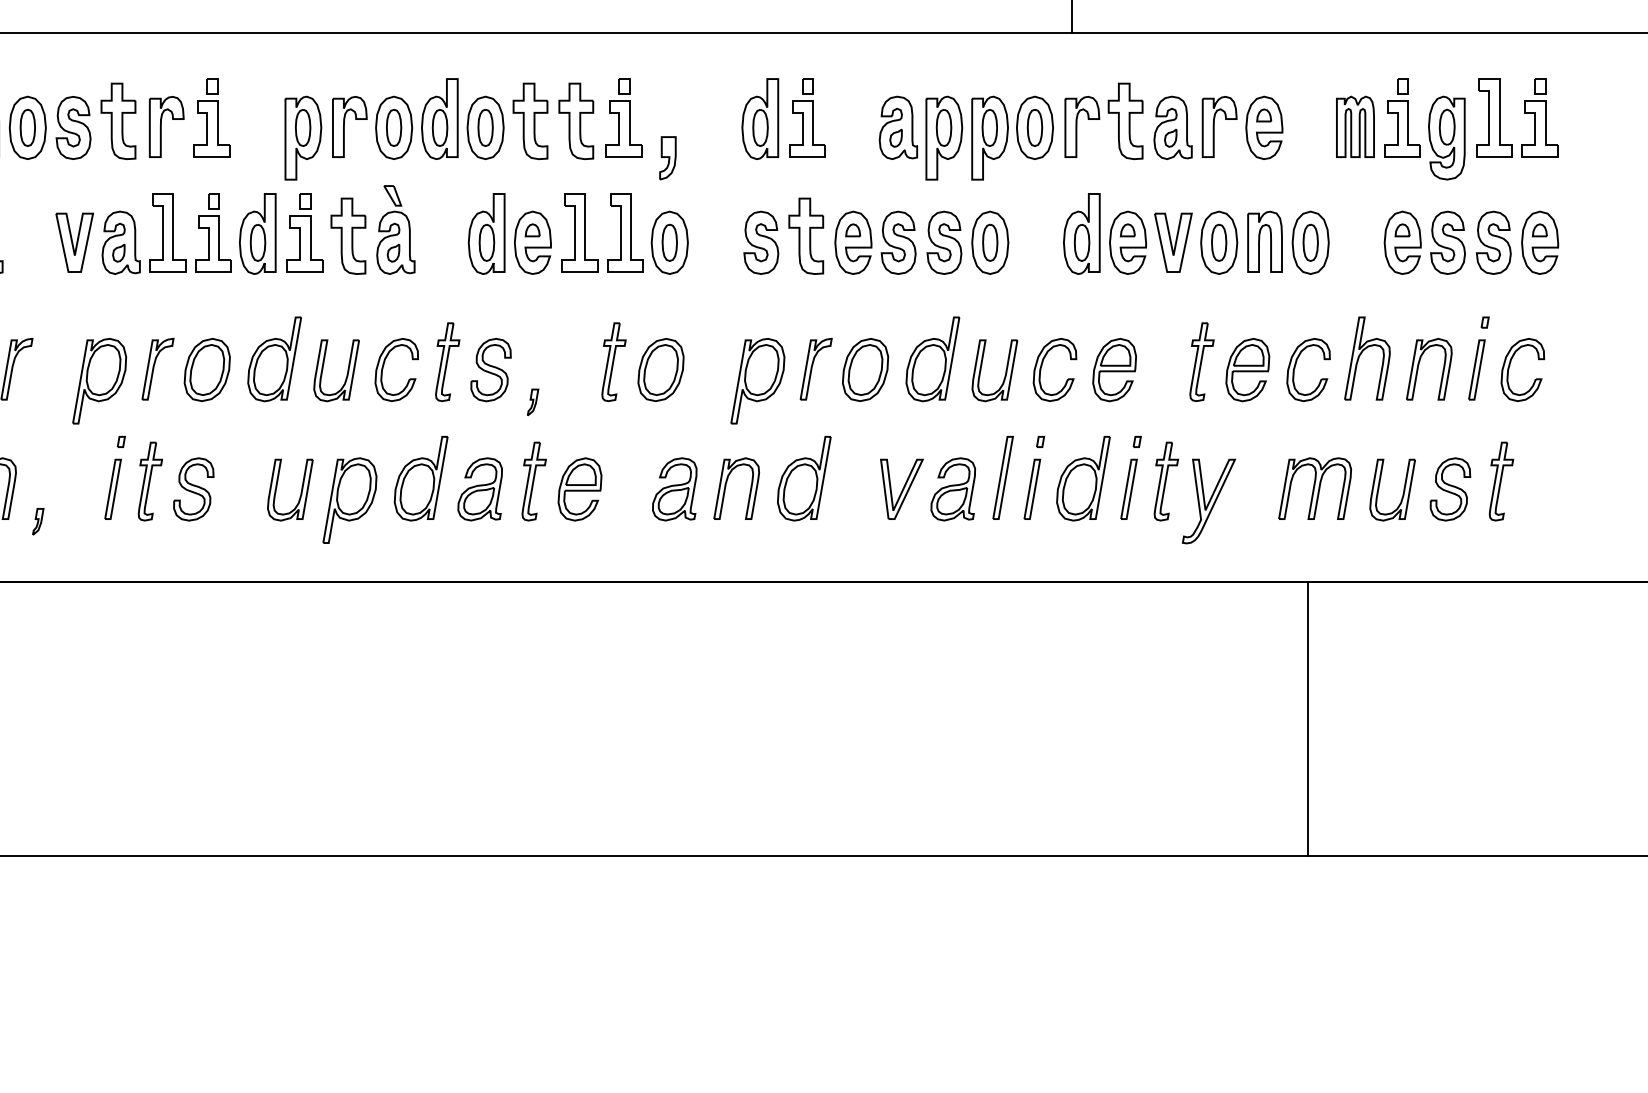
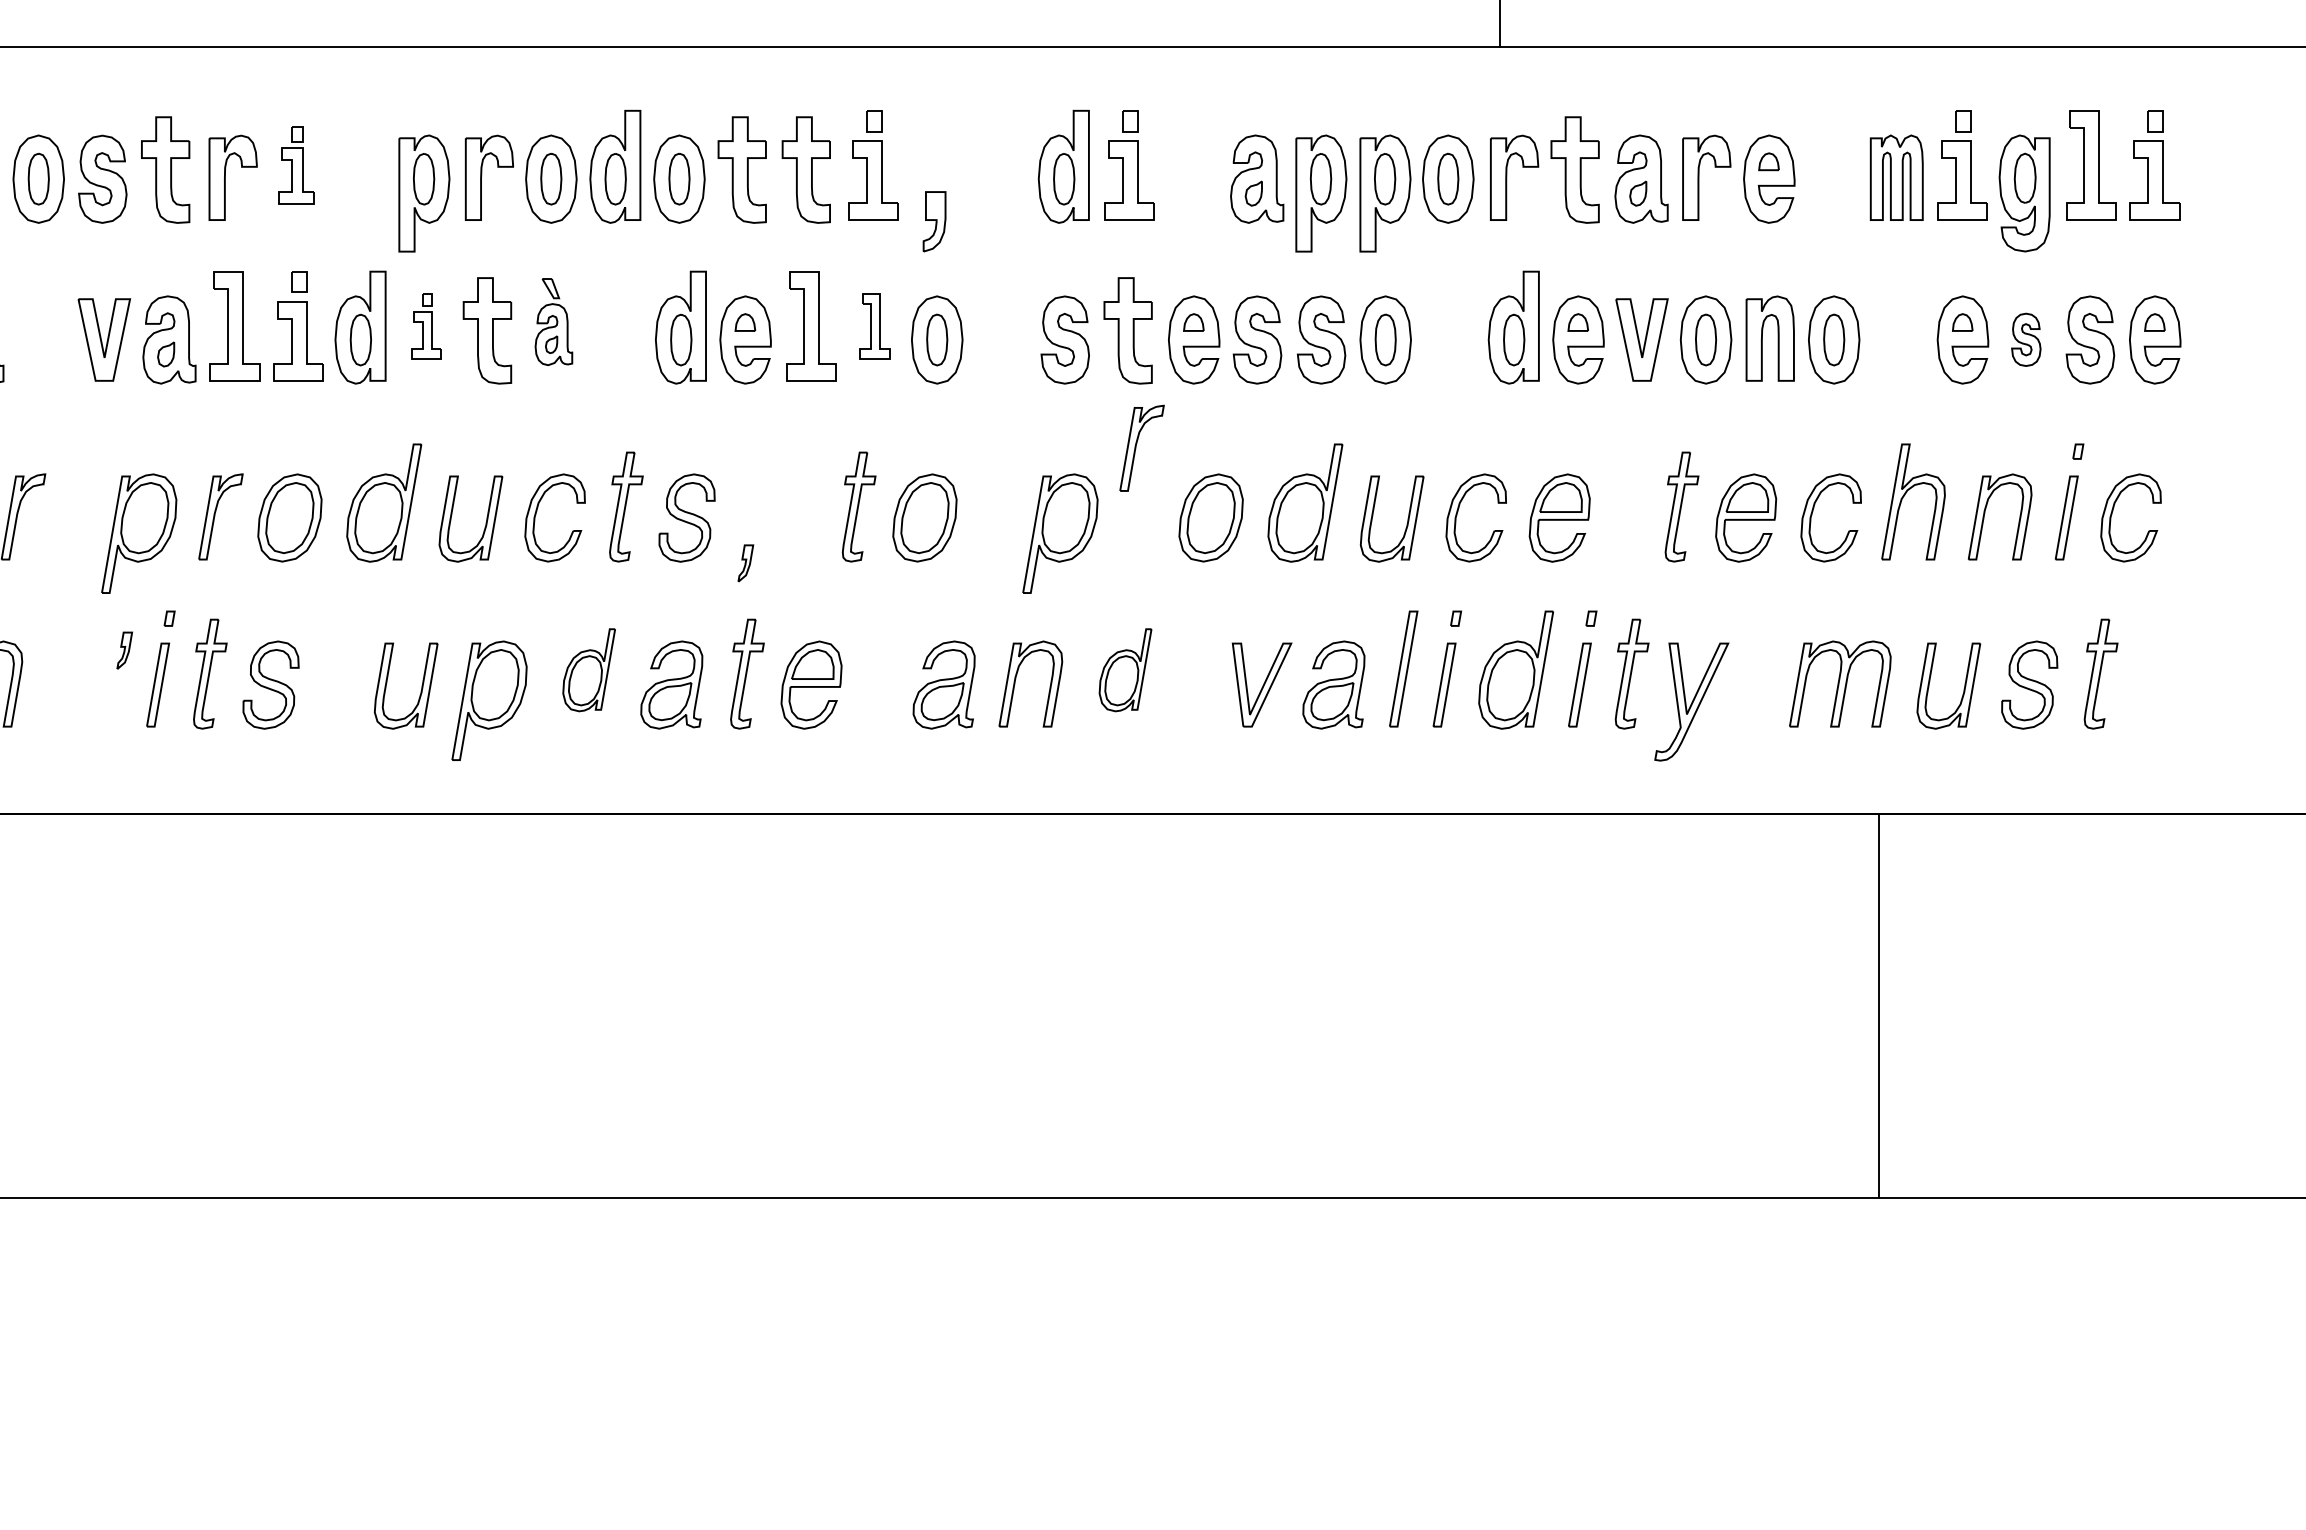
part: (211, 117) -> (295, 164), size x0.7
part: (395, 229) -> (553, 321), size x0.7
part: (304, 232) -> (425, 325), size x0.6
part: (625, 232) -> (875, 325), size x0.6
part: (1447, 242) -> (2025, 339), size x0.6
part: (815, 368) -> (1141, 447), moved
part: (420, 478) -> (588, 669), size x0.7
part: (804, 478) -> (1125, 669), size x0.7
part: (38, 521) -> (125, 650), moved
line: (1307, 718) -> (1878, 1005), moved

